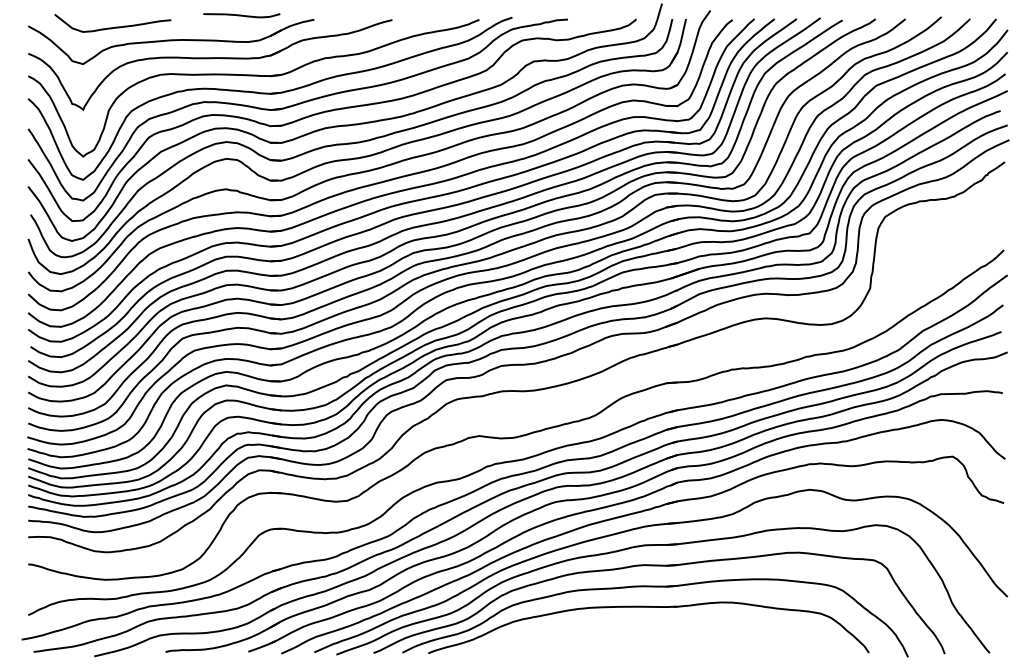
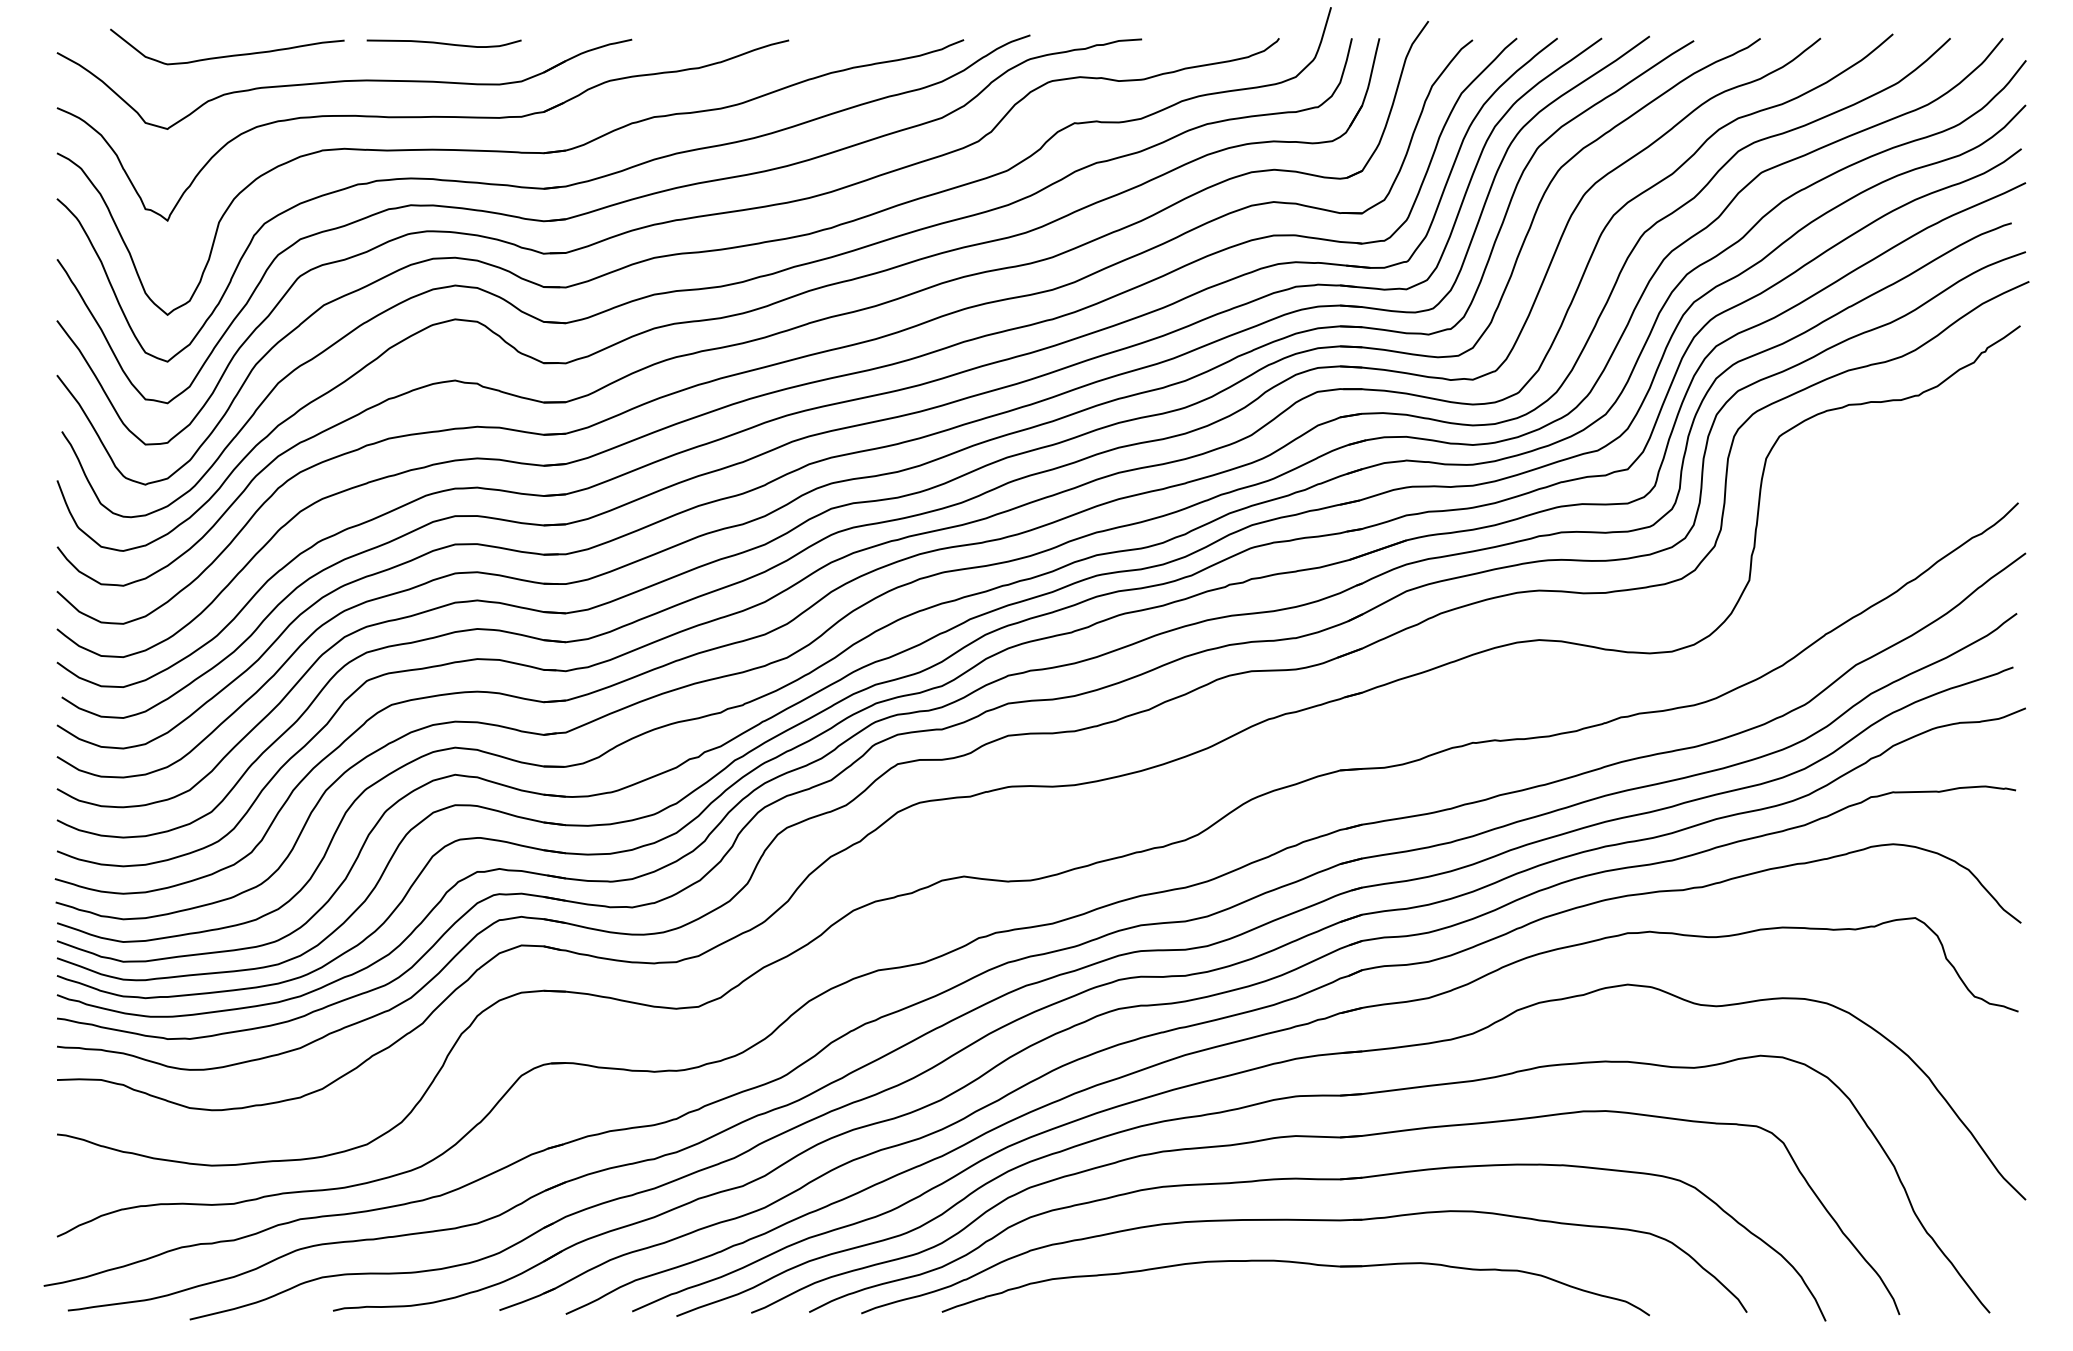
curve: (241, 15) -> (443, 43), moved
part: (647, 629) -> (1301, 1265), added

